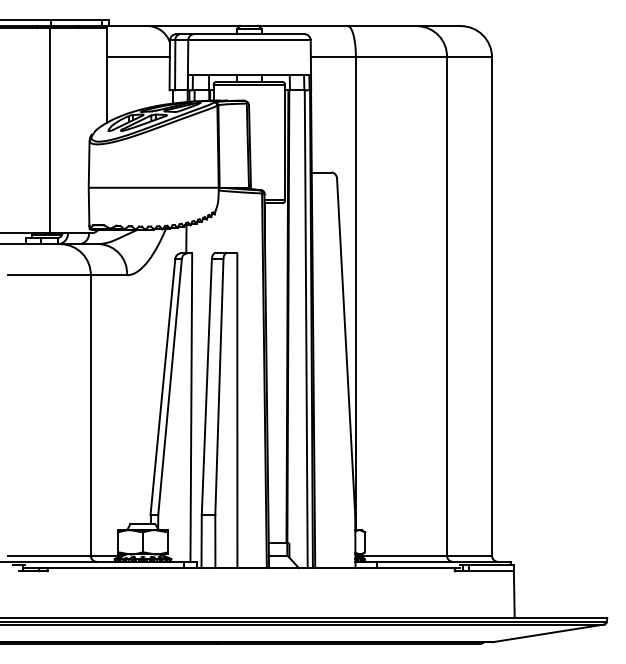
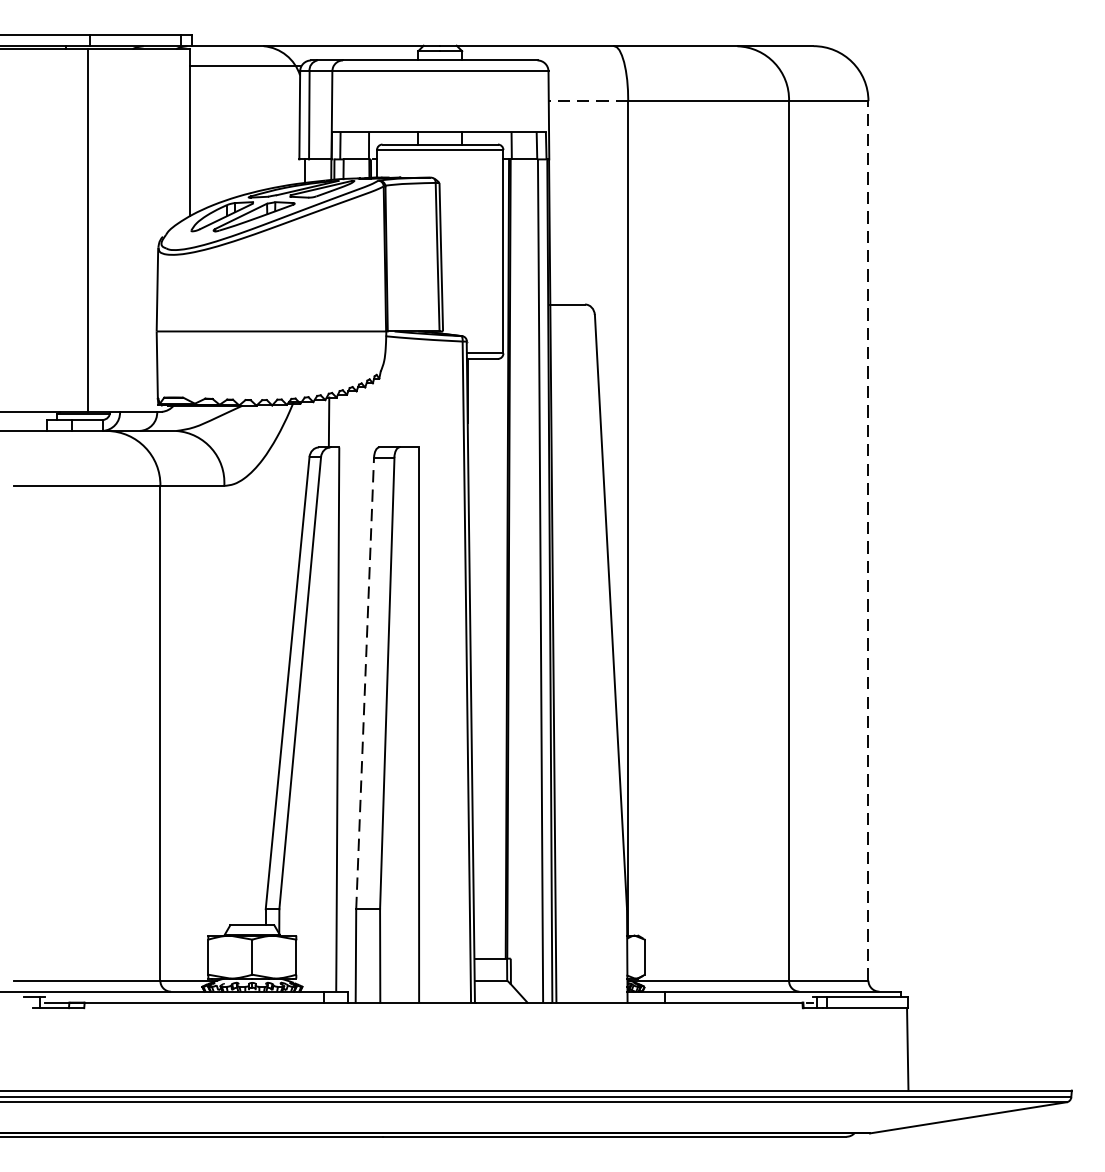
line: (138, 57) -> (244, 66), moved
line: (333, 57) -> (588, 101), solid -> dashed
line: (492, 305) -> (869, 539), solid -> dashed
line: (206, 386) -> (364, 682), solid -> dashed

